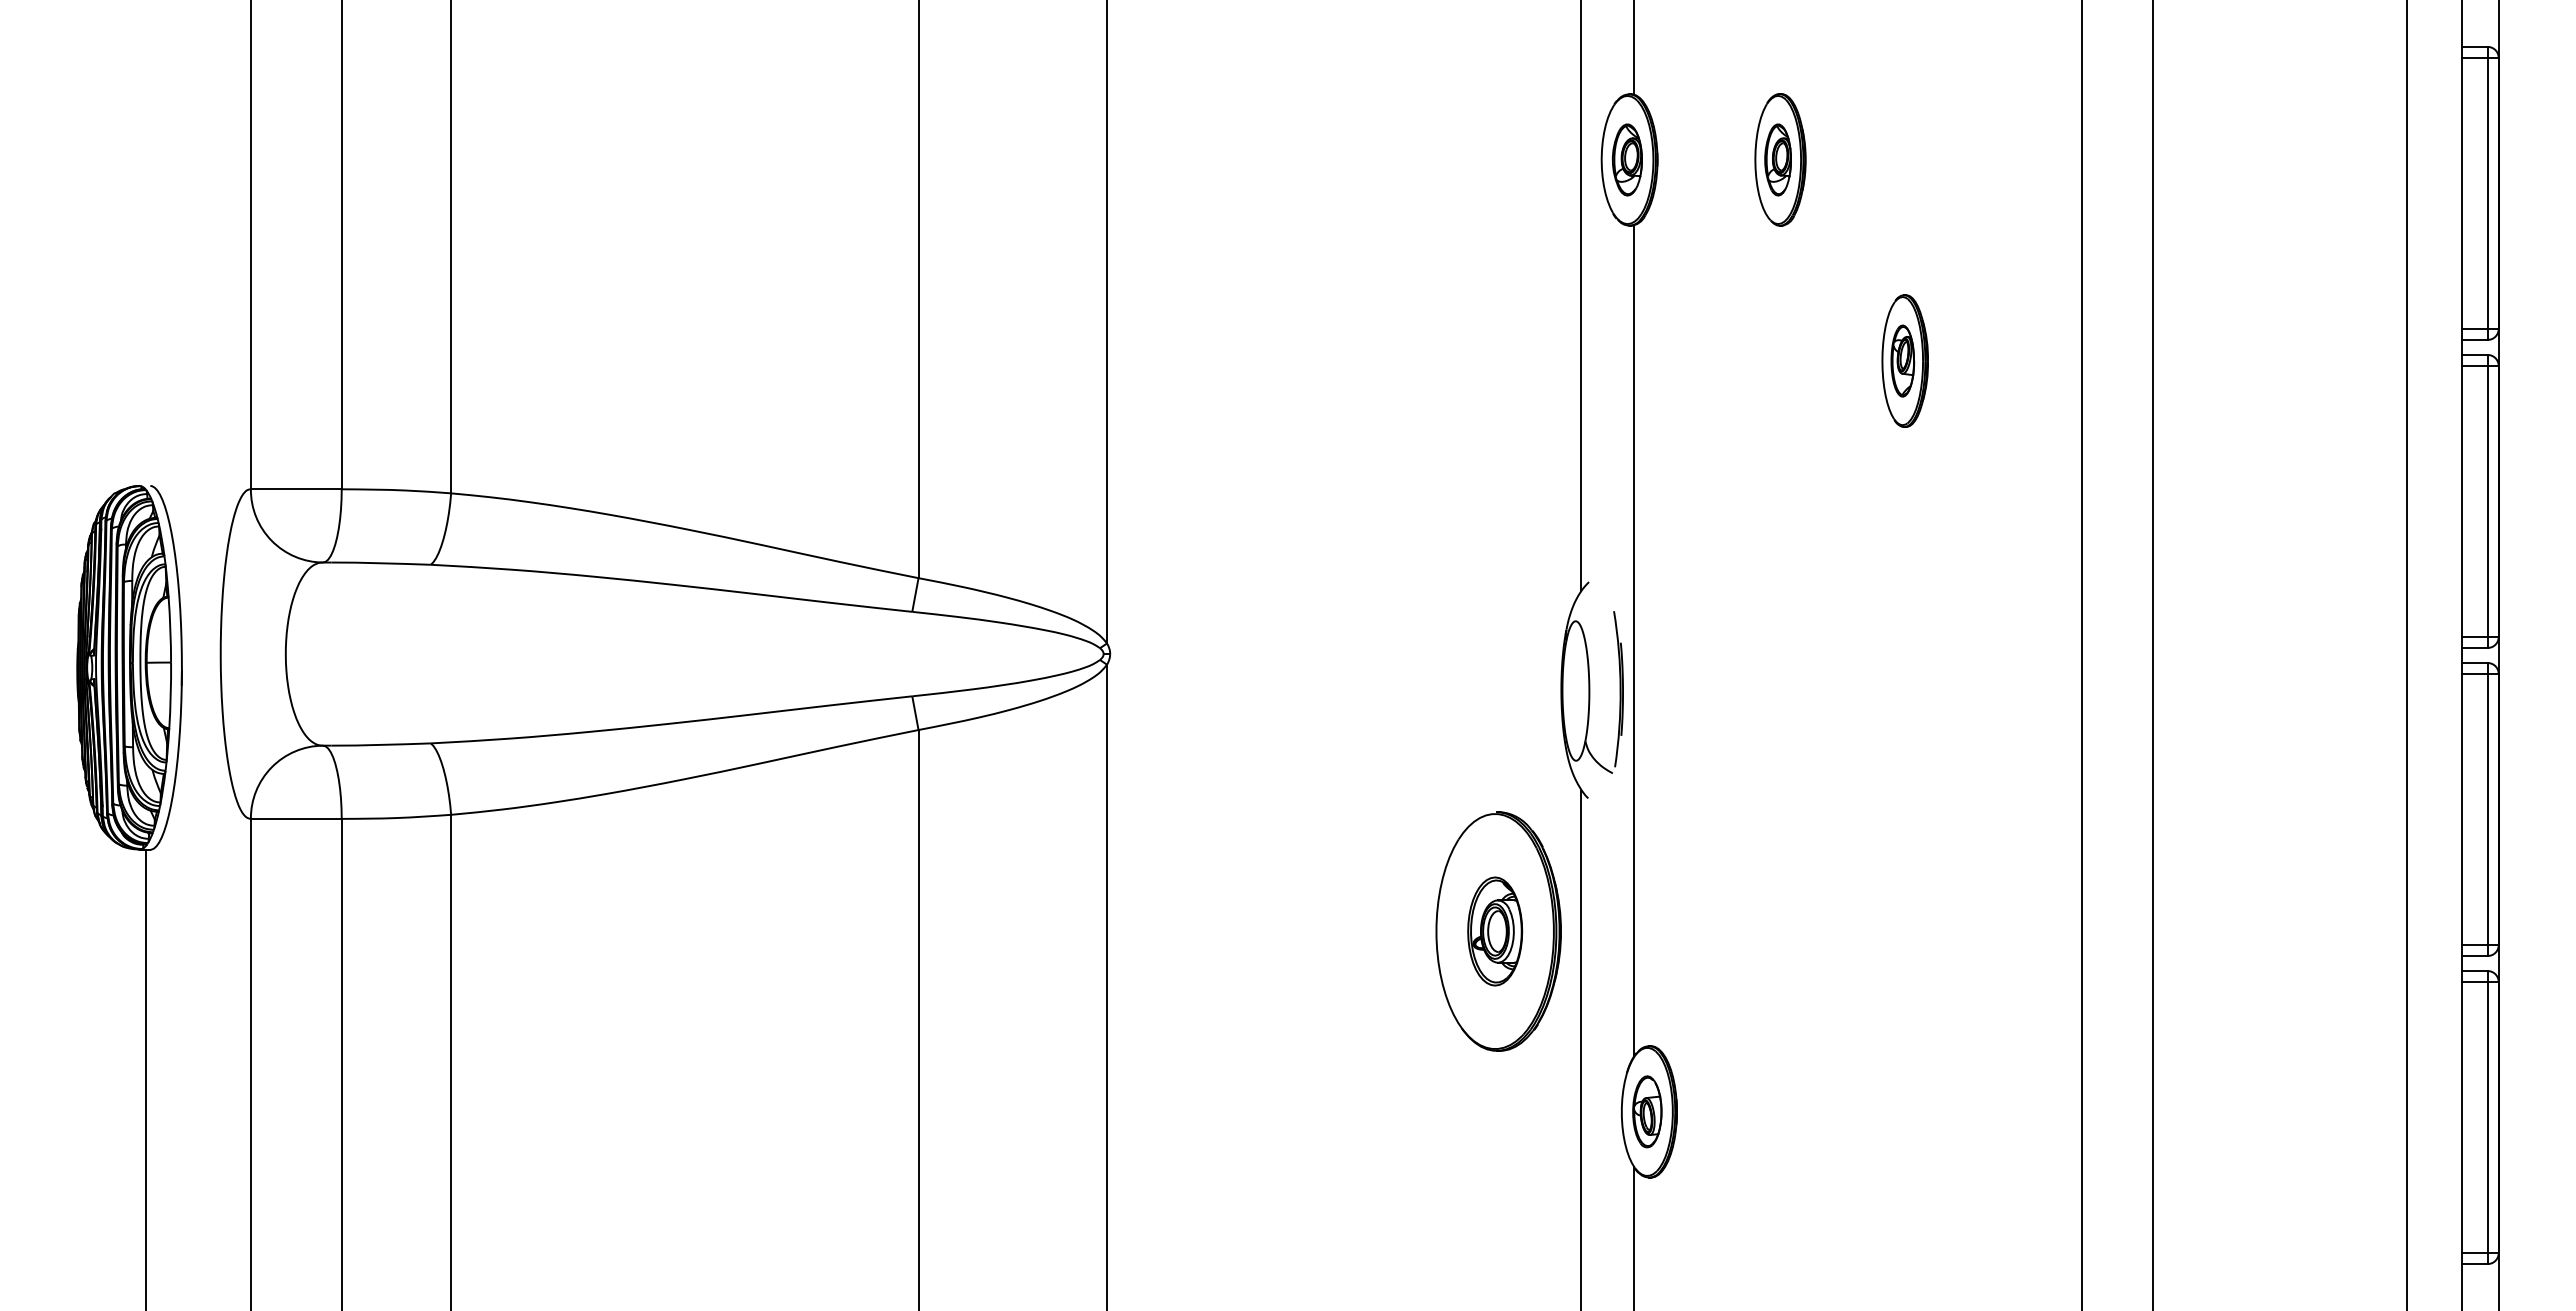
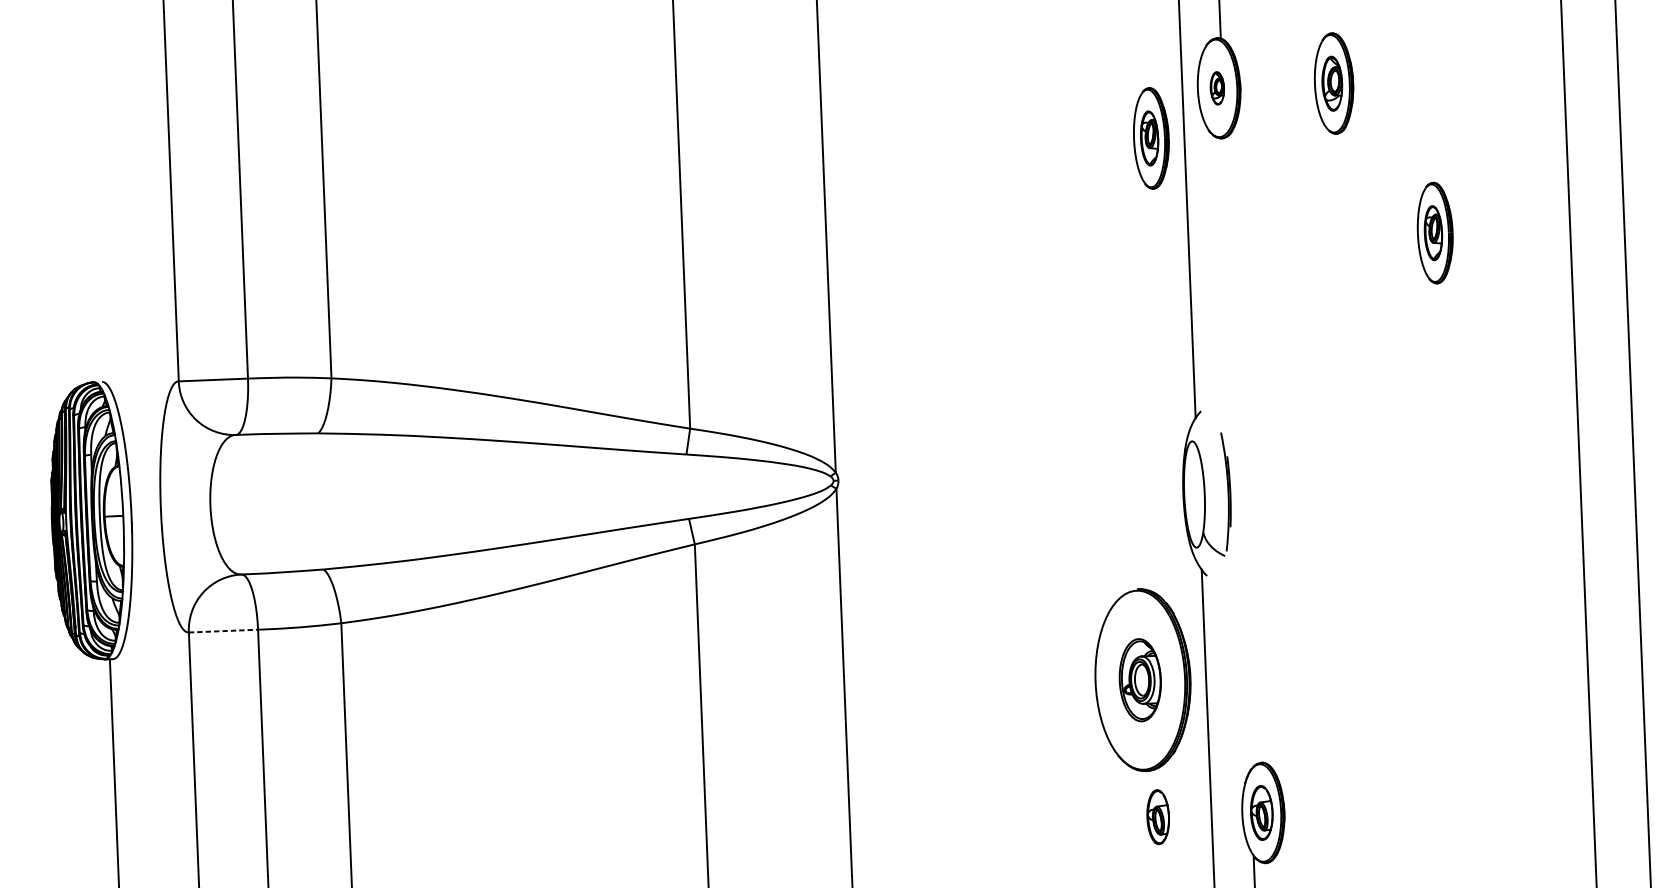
part: (1626, 159) -> (1216, 88), size x0.6
part: (1537, 221) -> (1150, 137), added
line: (1634, 640) -> (1237, 454), removed
line: (296, 818) -> (223, 630), solid -> dashed
part: (1511, 1111) -> (1158, 816), added

